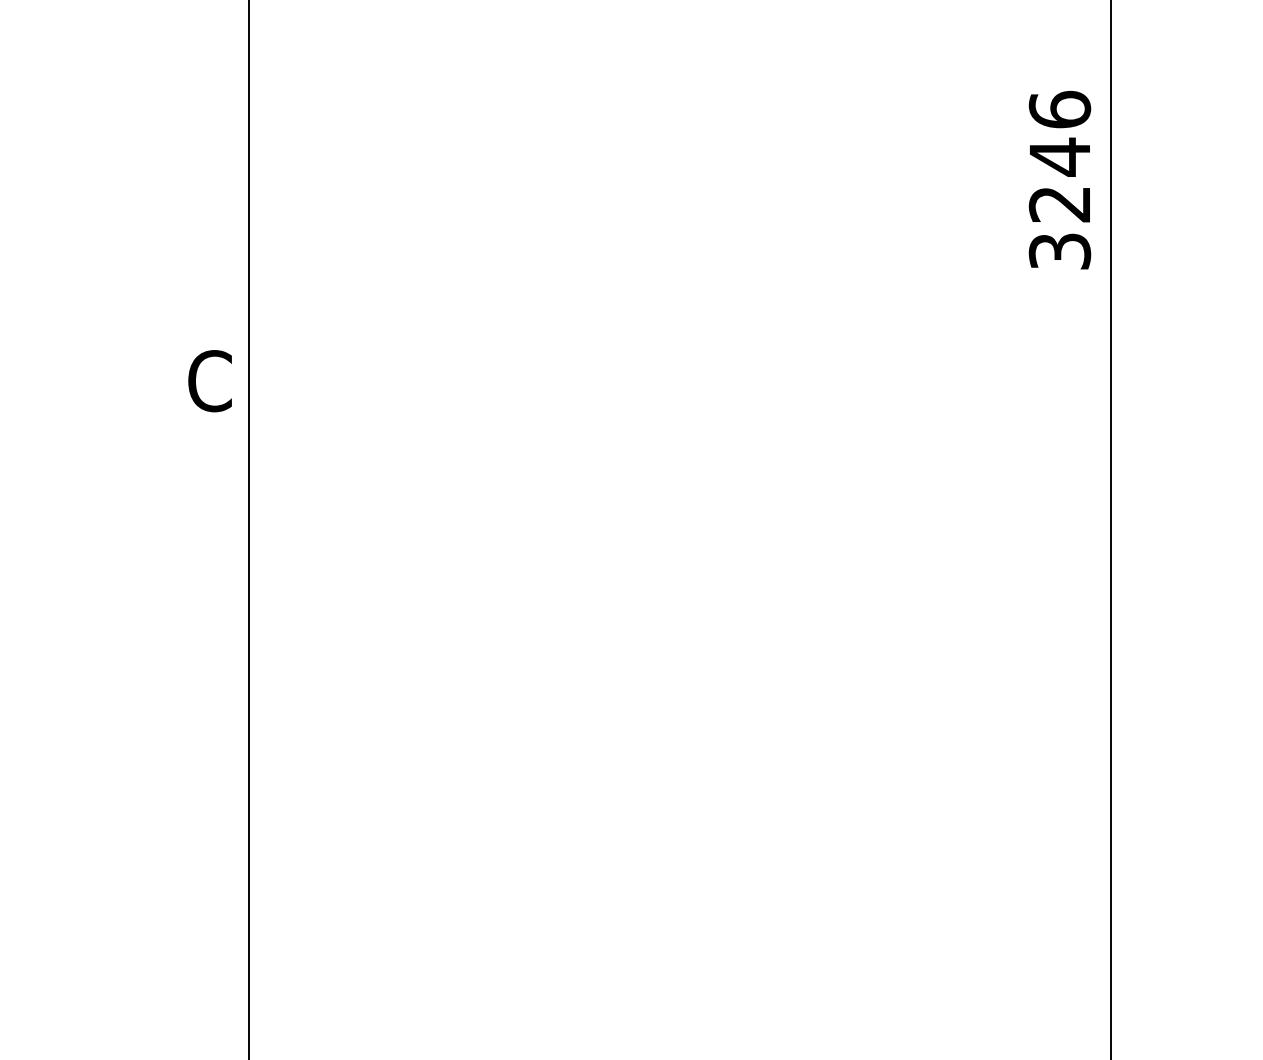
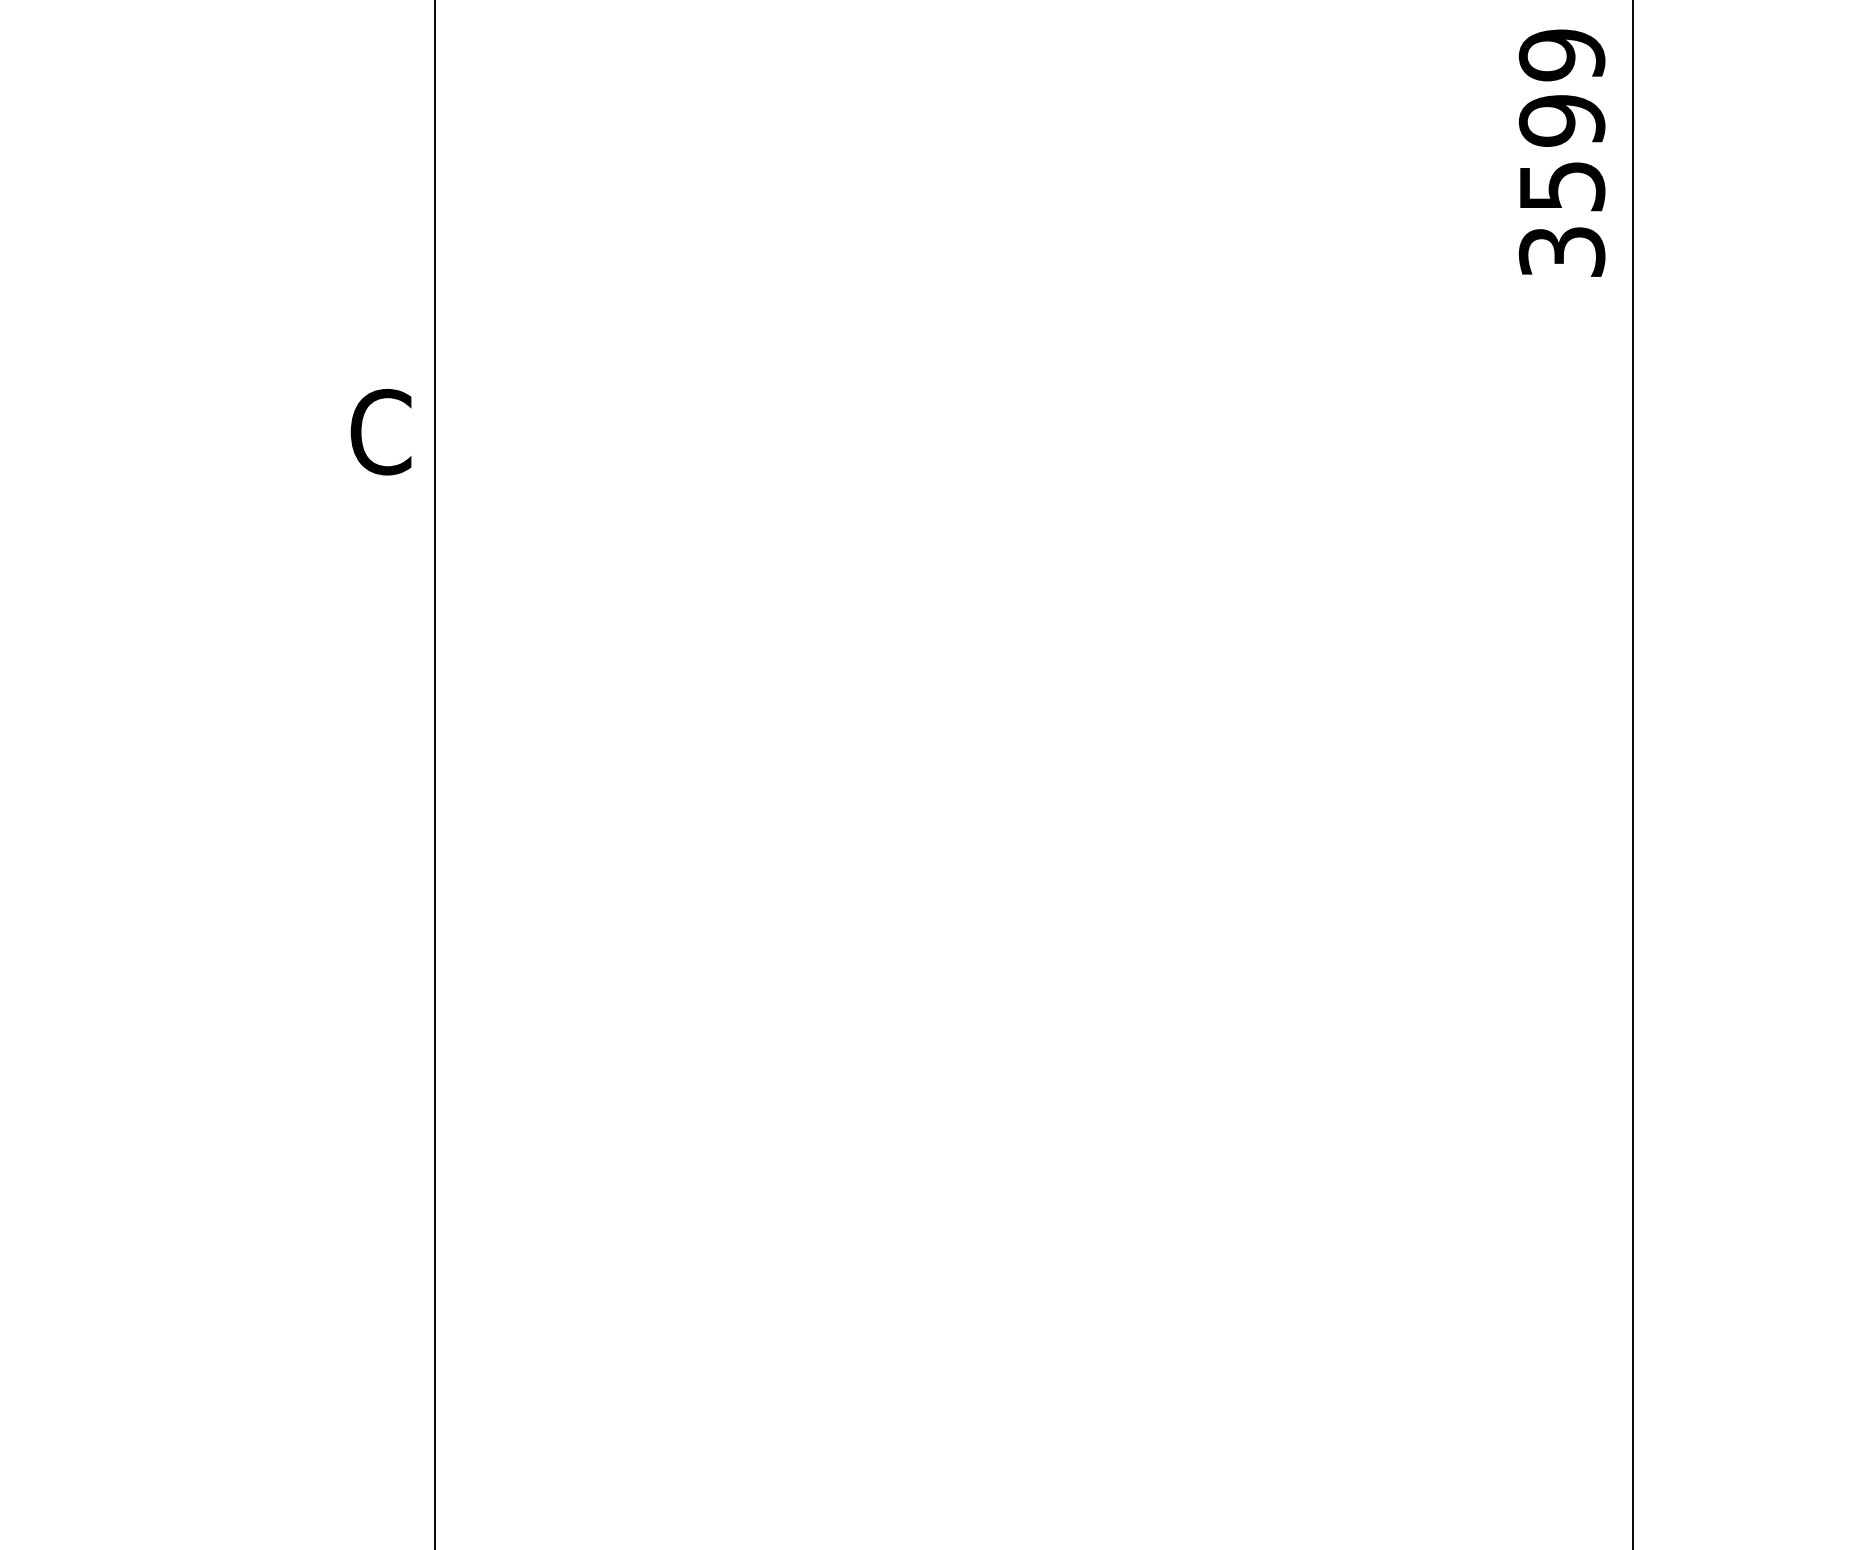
text: (1059, 156) -> (1561, 119), 3246 -> 3599

